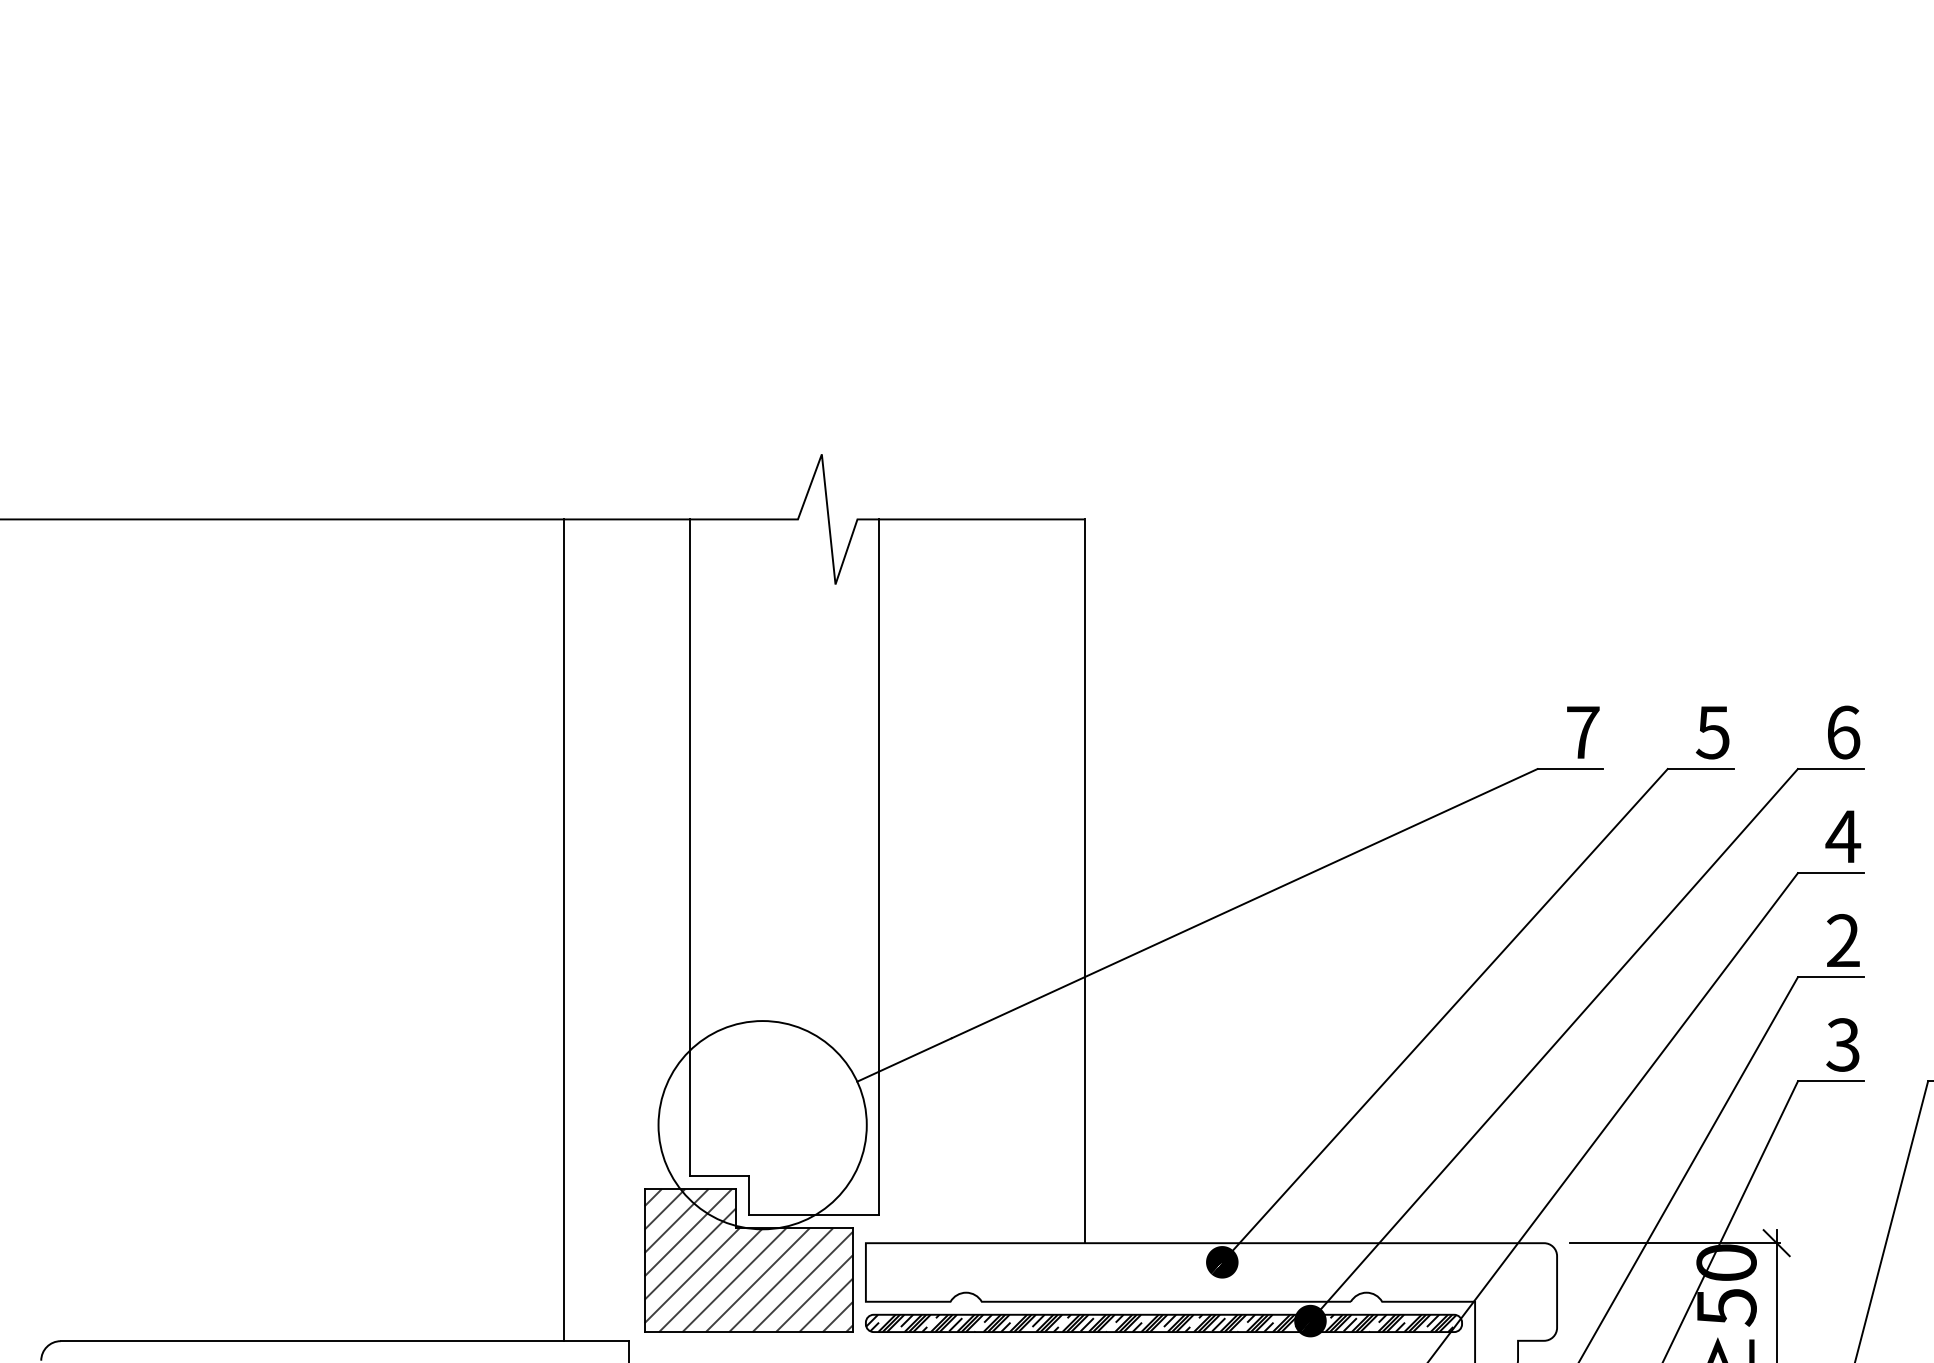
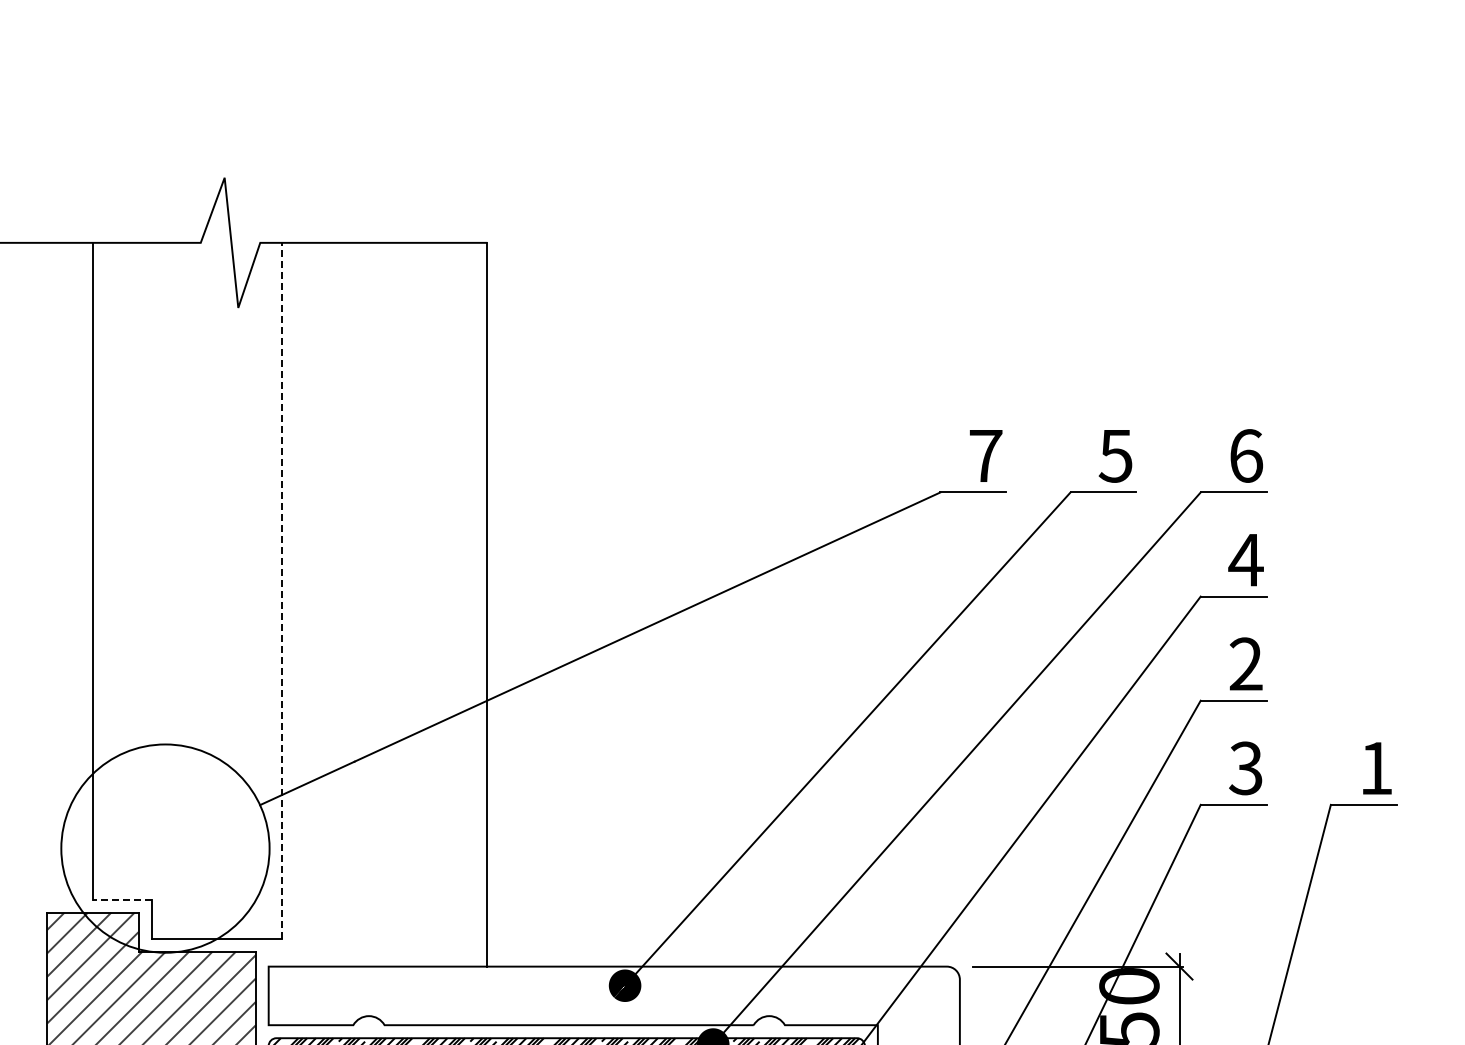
line: (878, 867) -> (281, 590), solid -> dashed
line: (718, 1176) -> (121, 899), solid -> dashed

